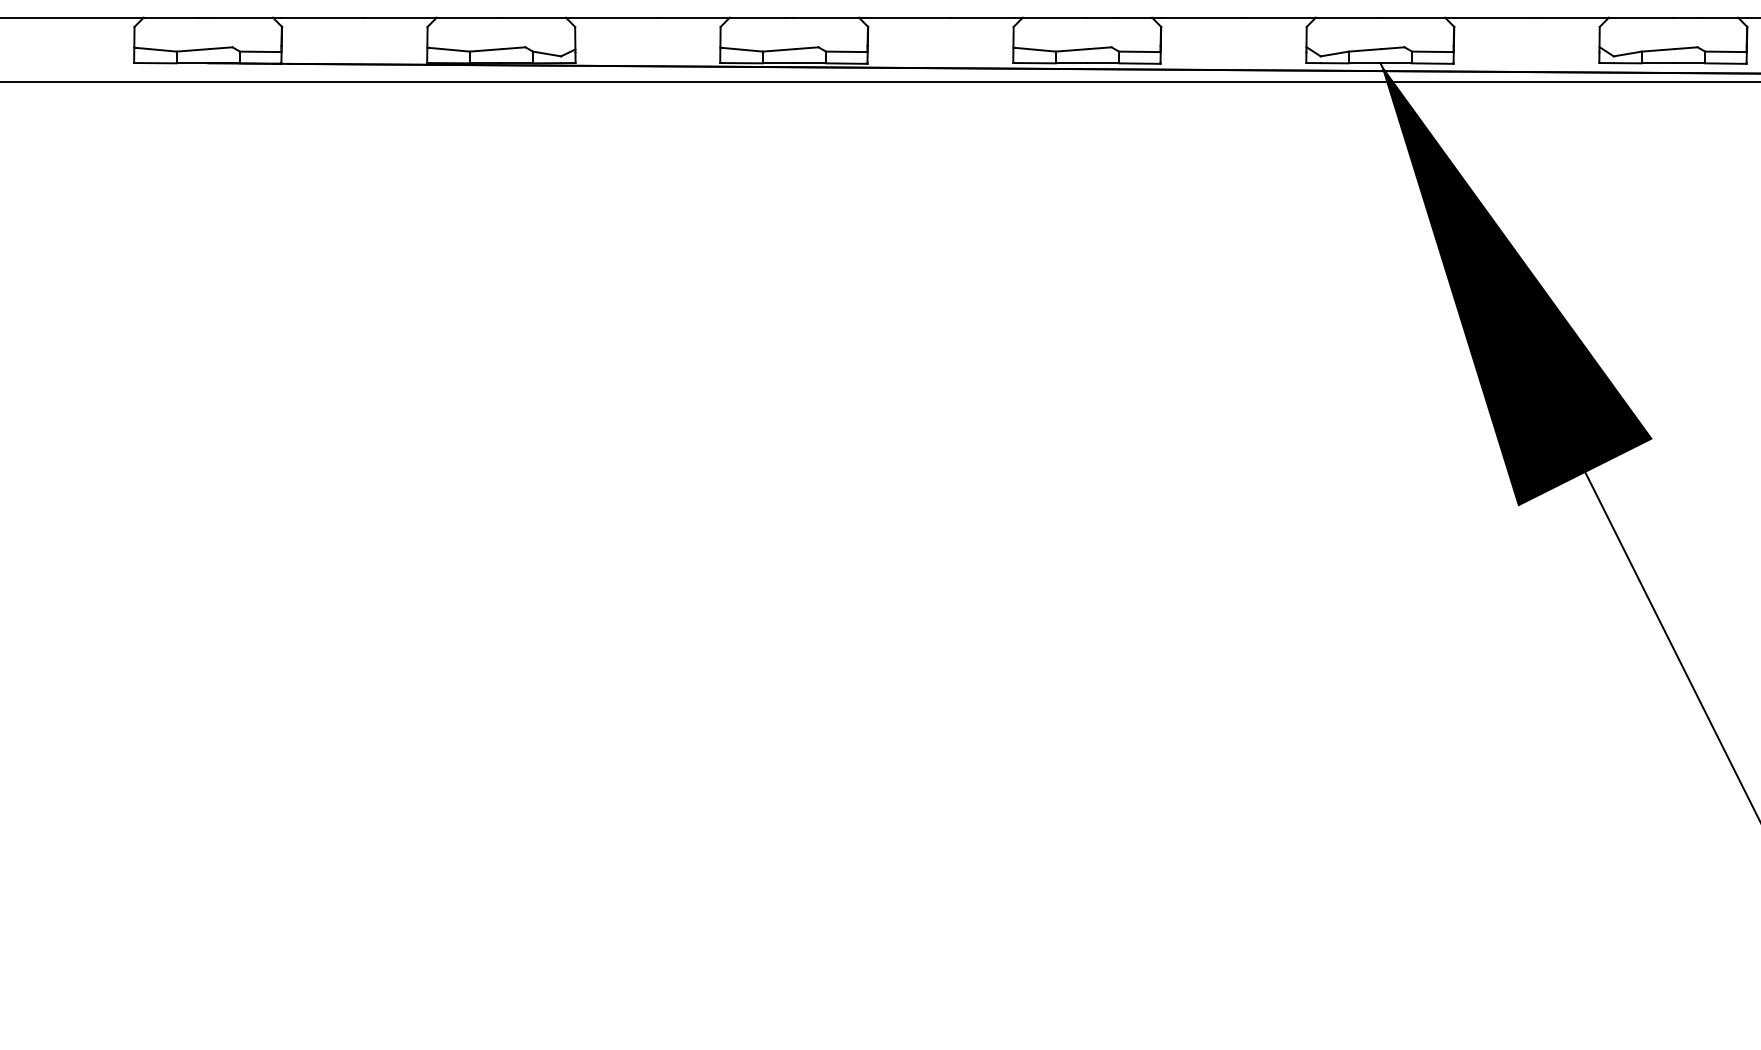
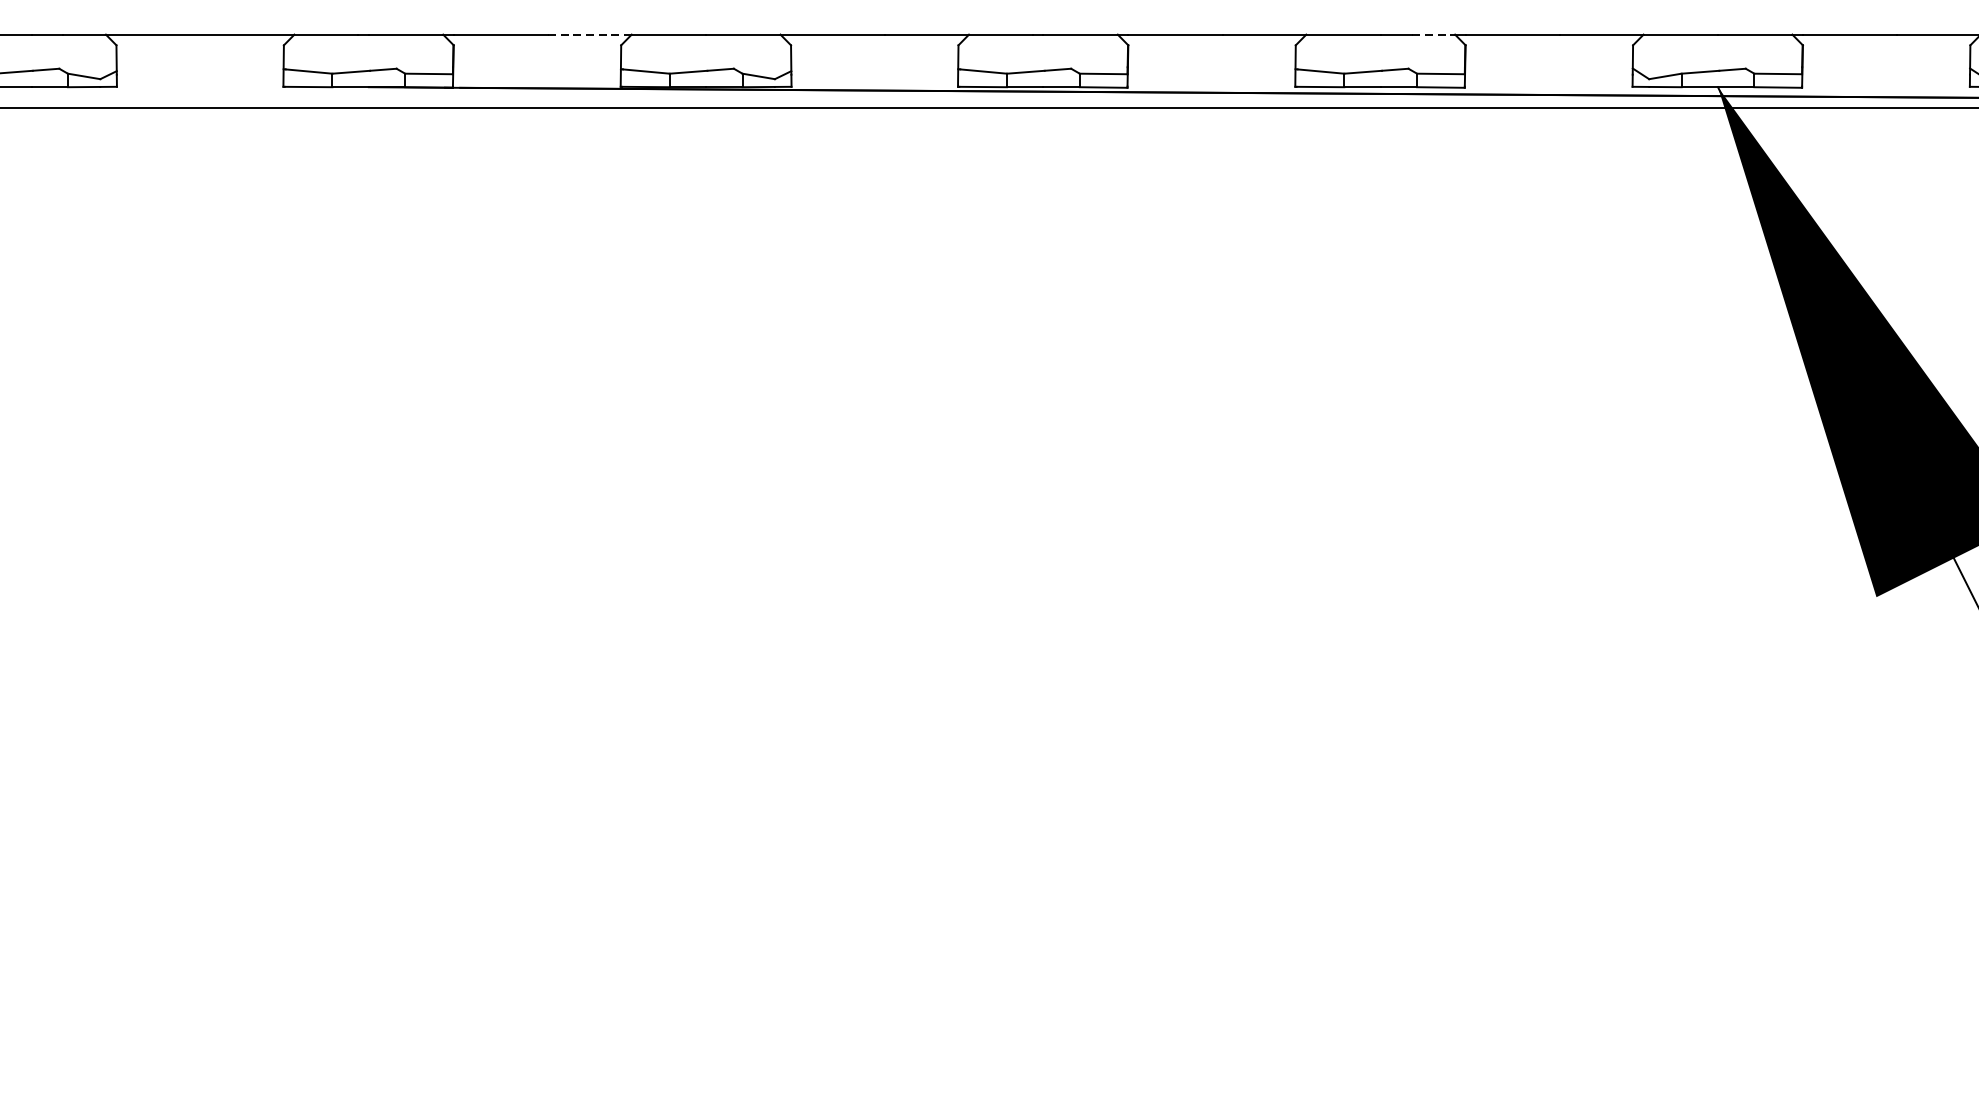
line: (400, 17) -> (590, 34), solid -> dashed
line: (1133, 17) -> (1433, 34), solid -> dashed

